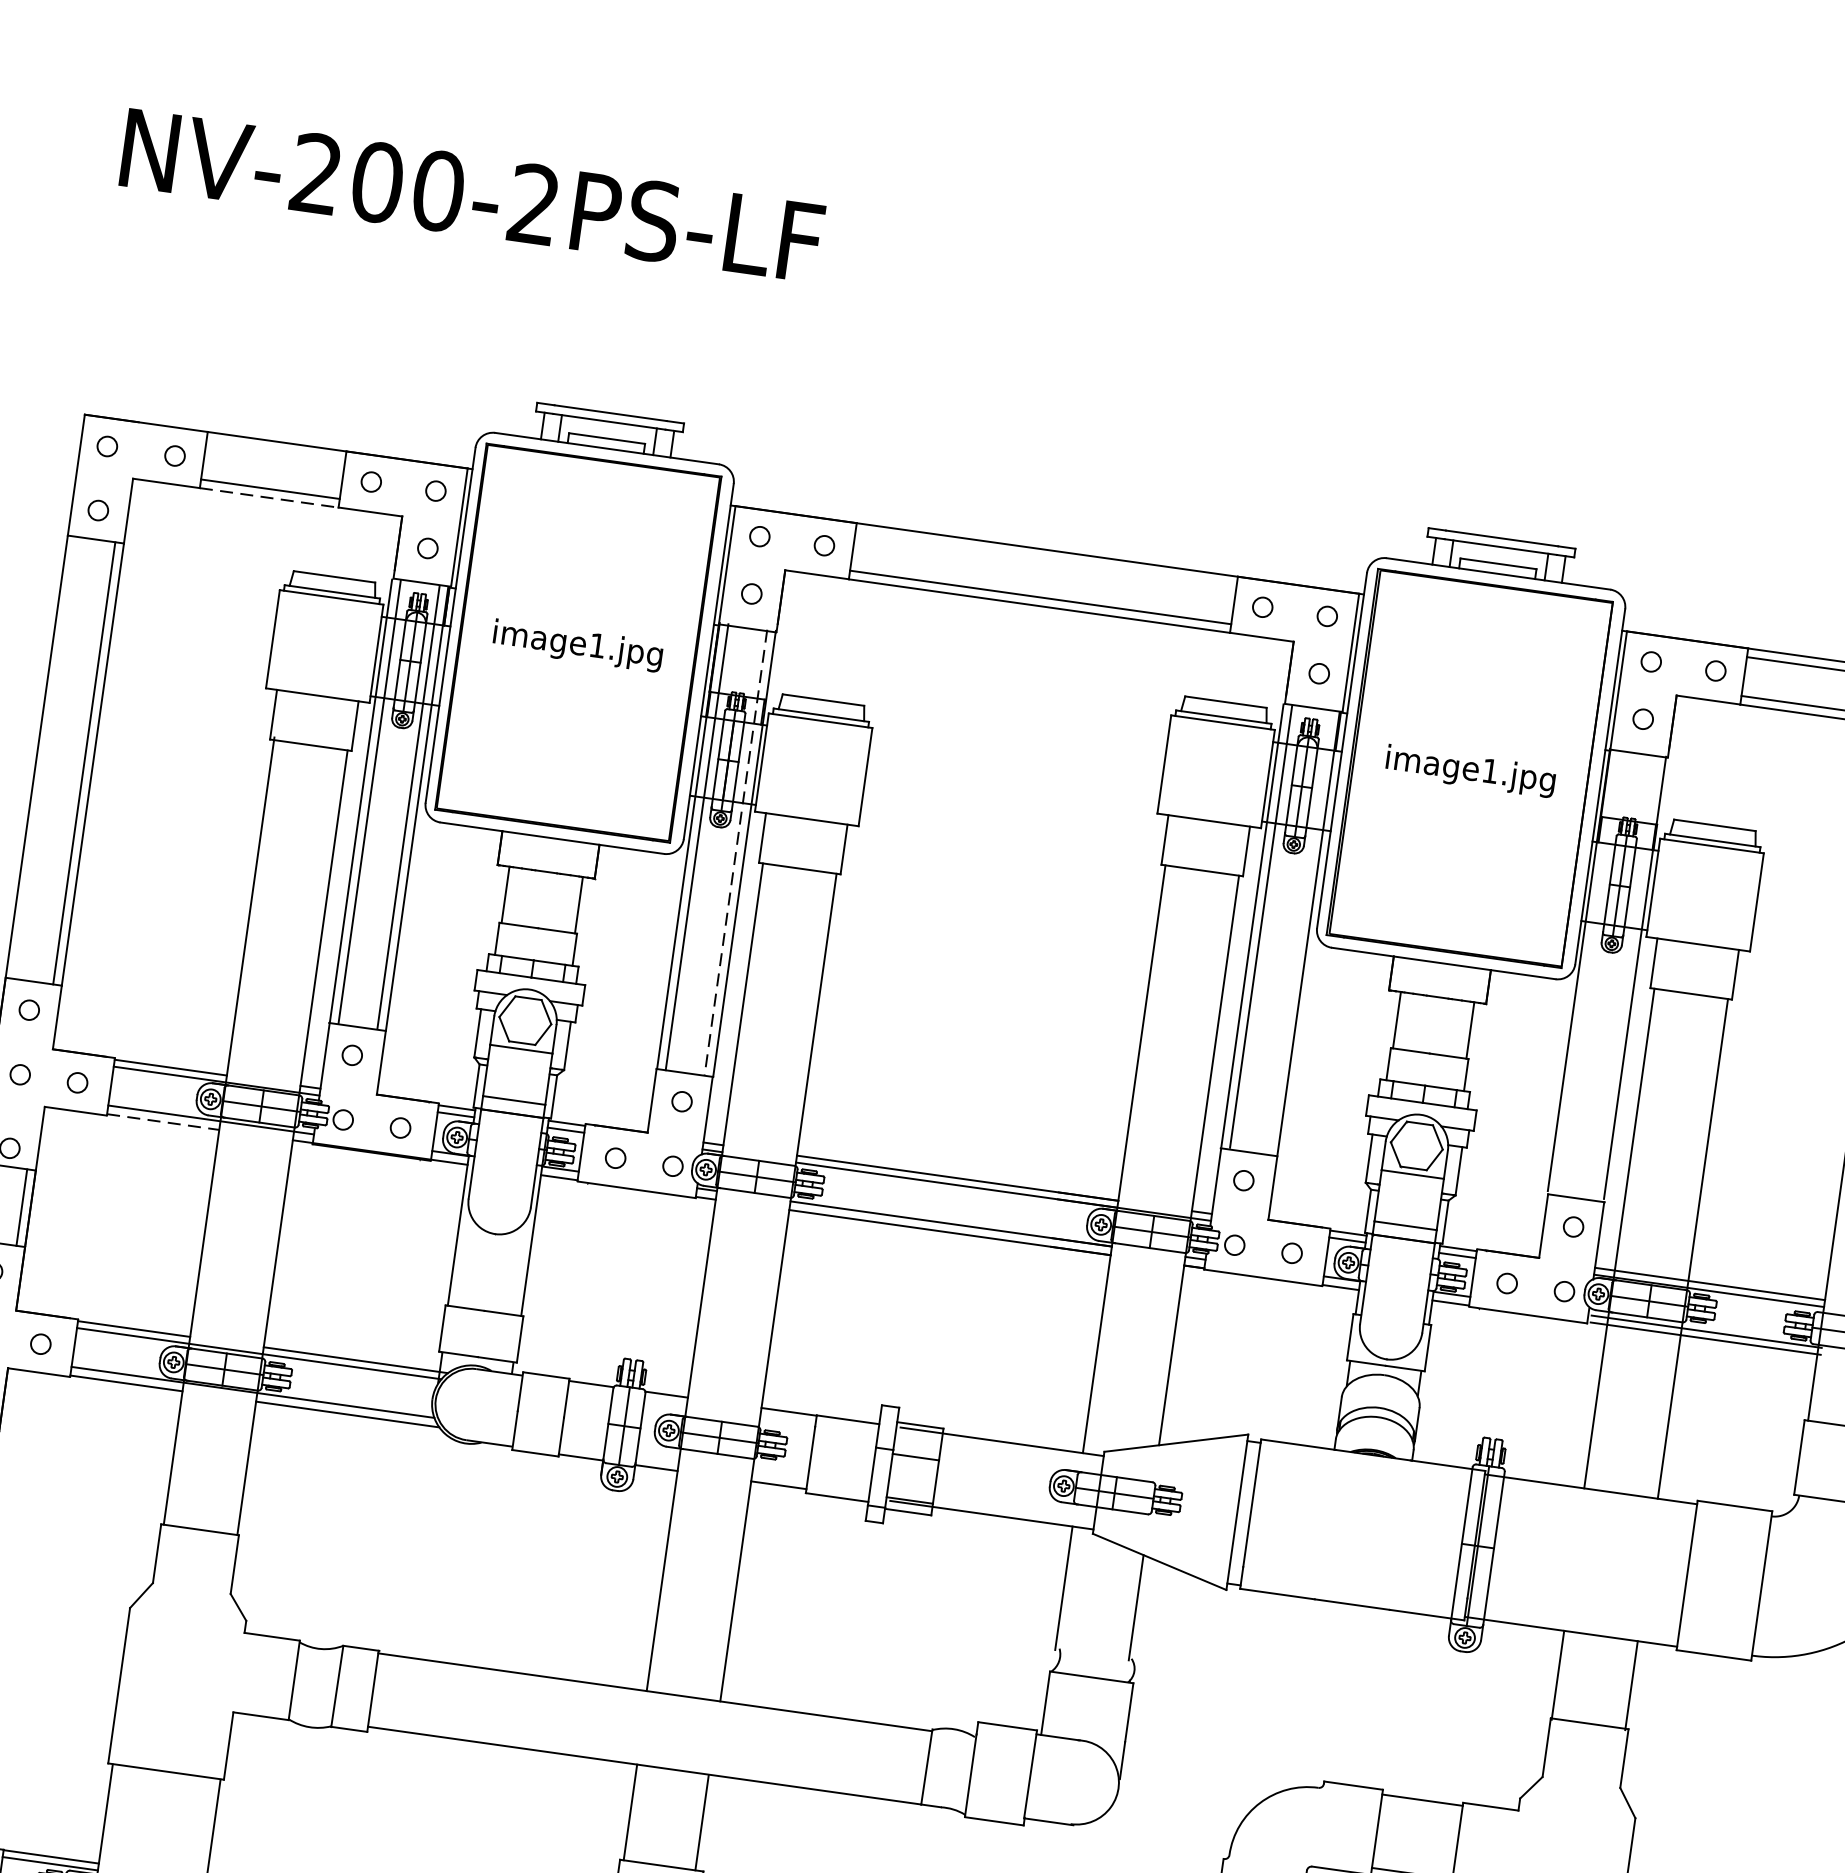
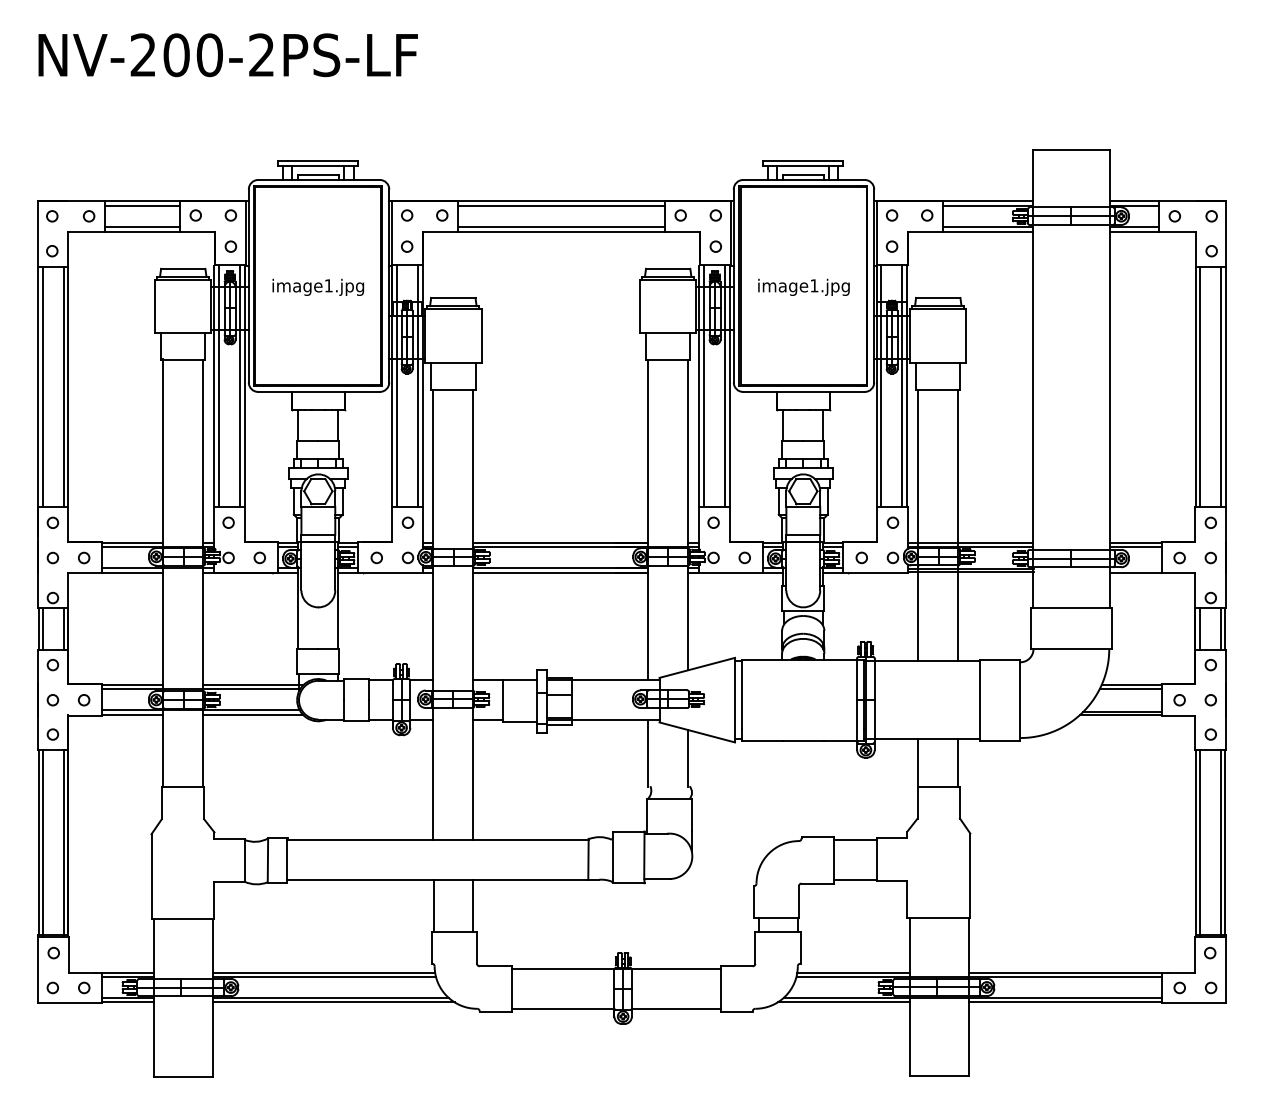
line: (275, 449) -> (142, 205), added
line: (269, 497) -> (142, 231), dashed -> solid
line: (1046, 558) -> (561, 205), added
line: (45, 756) -> (42, 386), added
line: (736, 853) -> (418, 386), dashed -> solid
line: (1299, 931) -> (724, 385), added
line: (1587, 971) -> (881, 385), added
line: (1626, 977) -> (902, 385), added
line: (162, 1121) -> (132, 572), dashed -> solid

